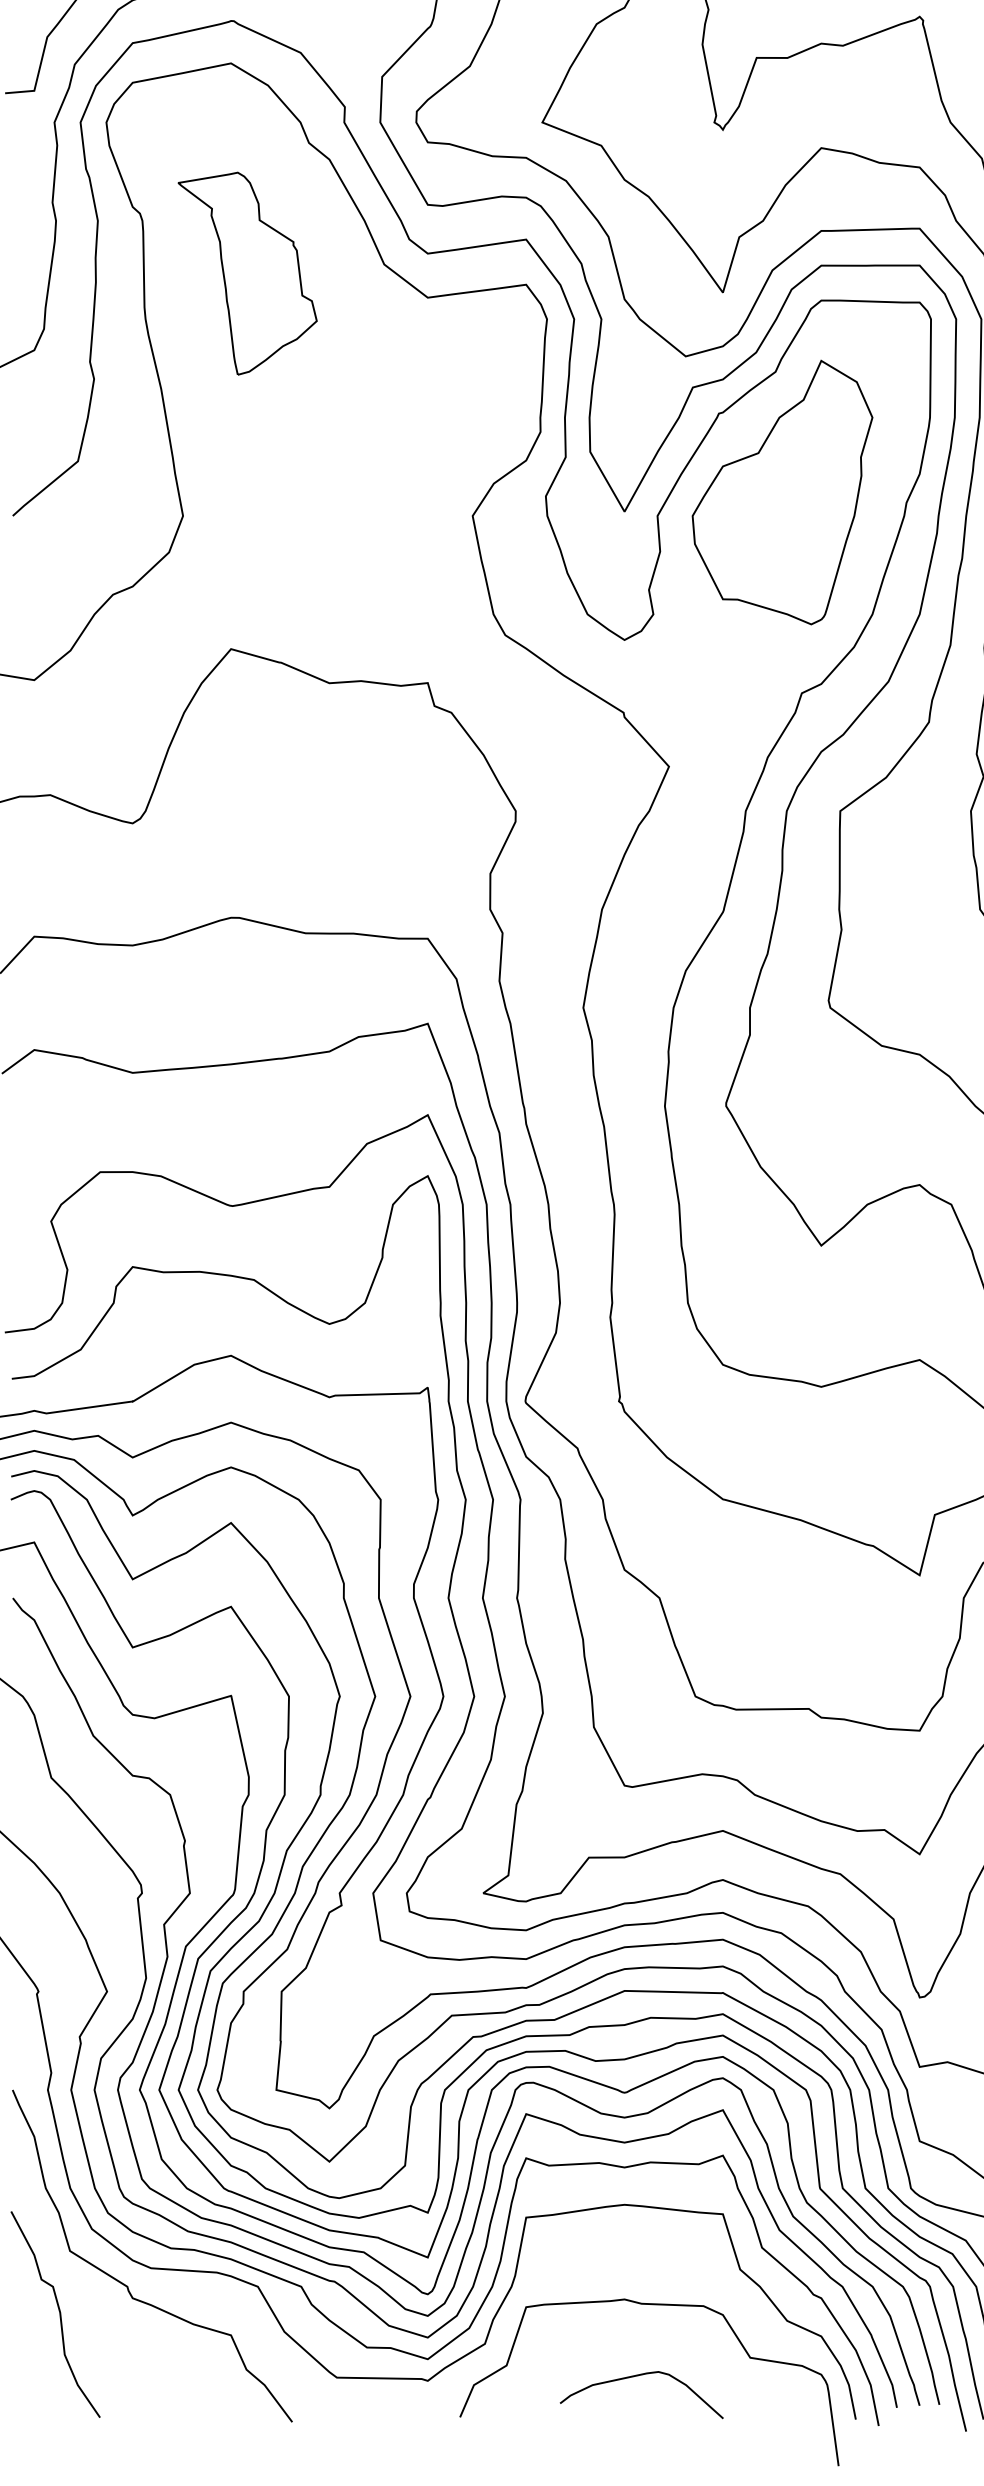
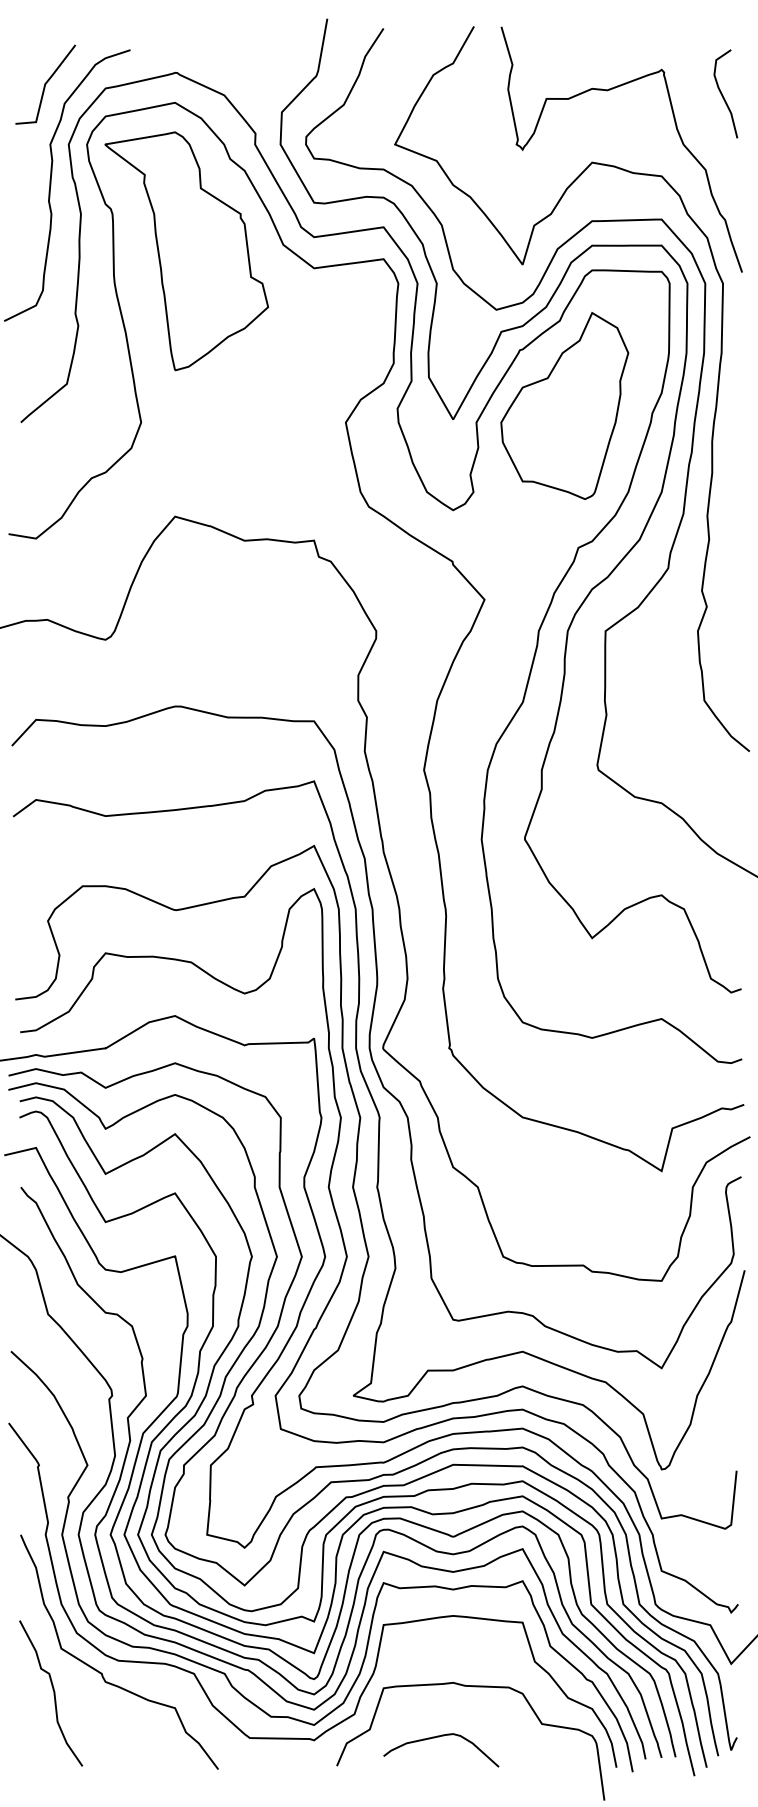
part: (247, 273) -> (186, 251), size x1.67
curve: (639, 2376) -> (439, 1737), moved

